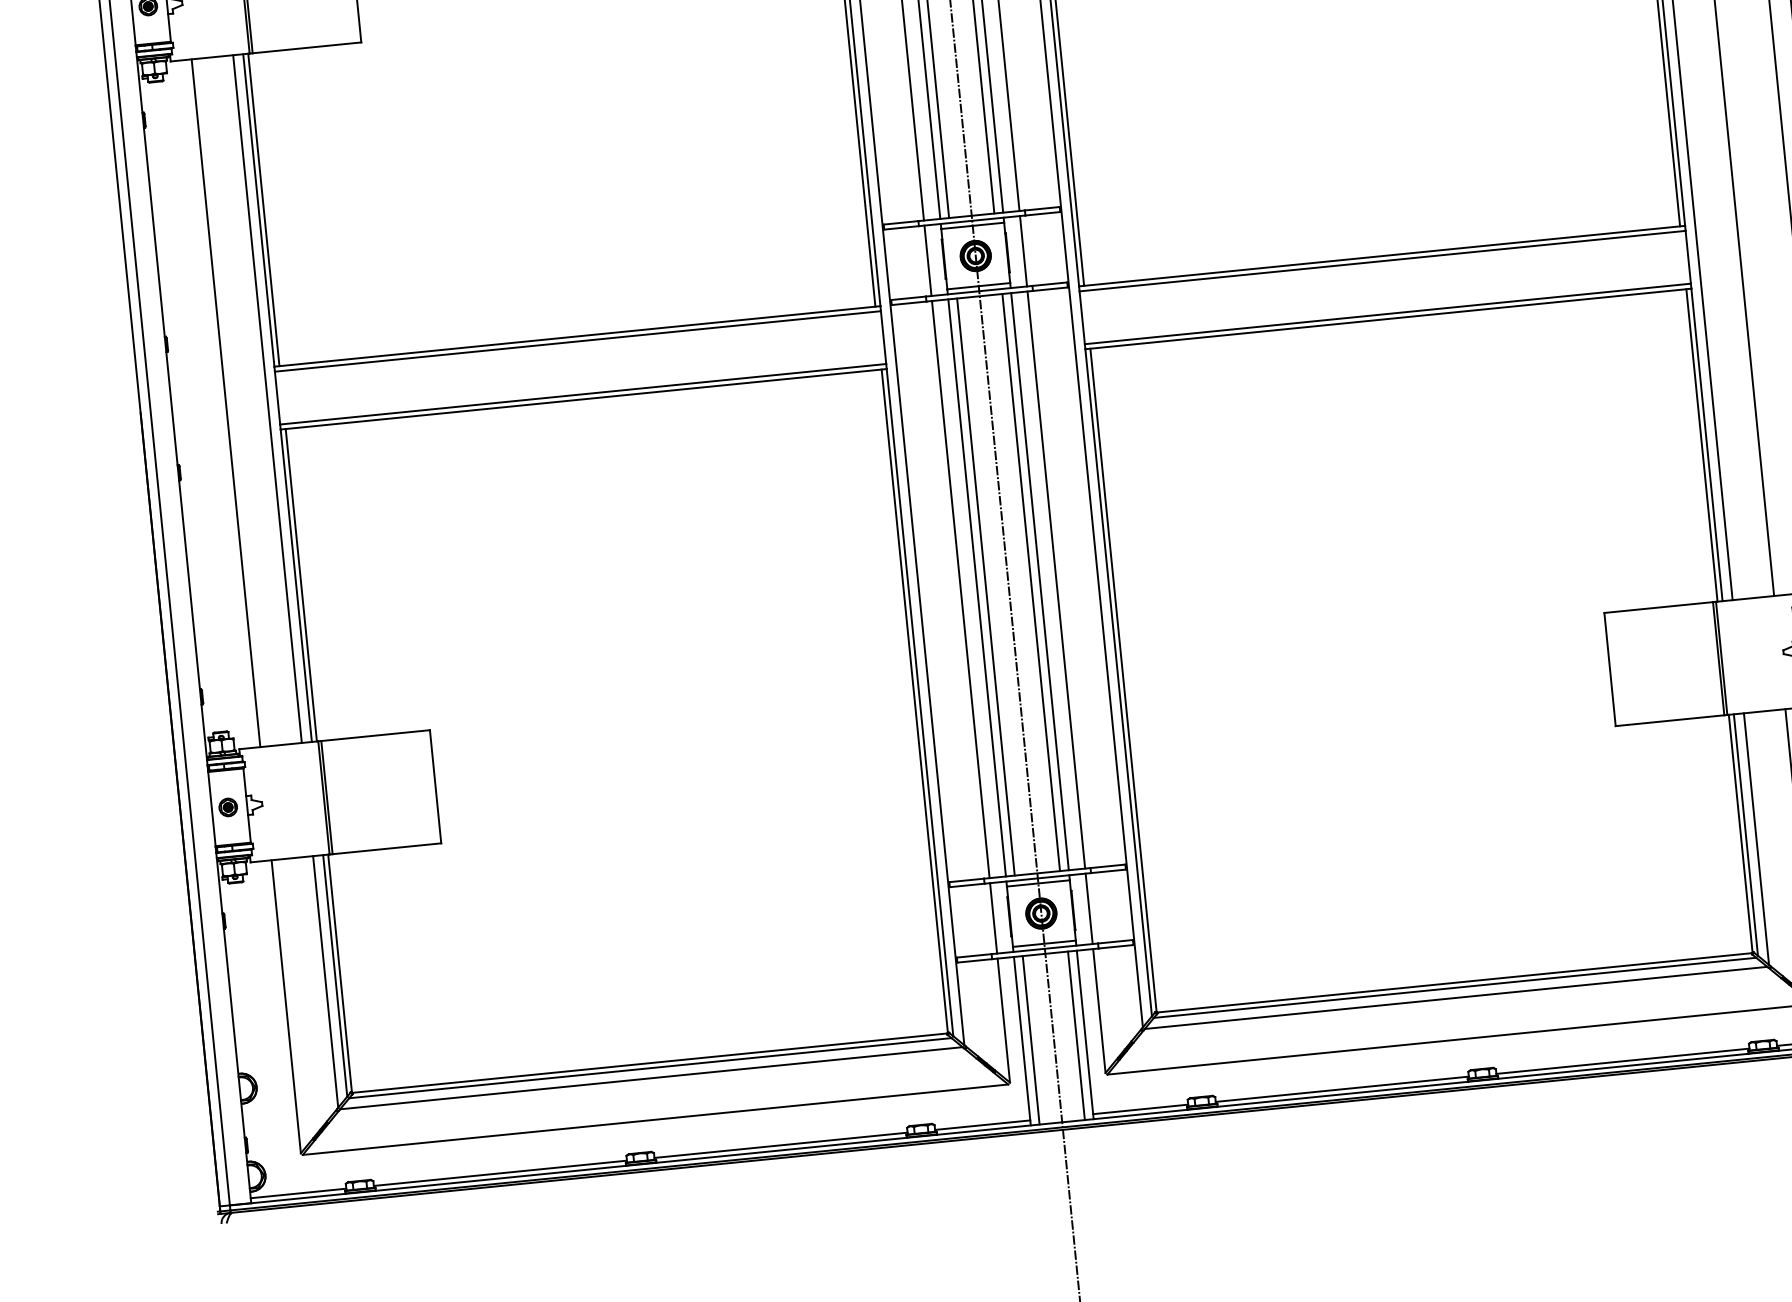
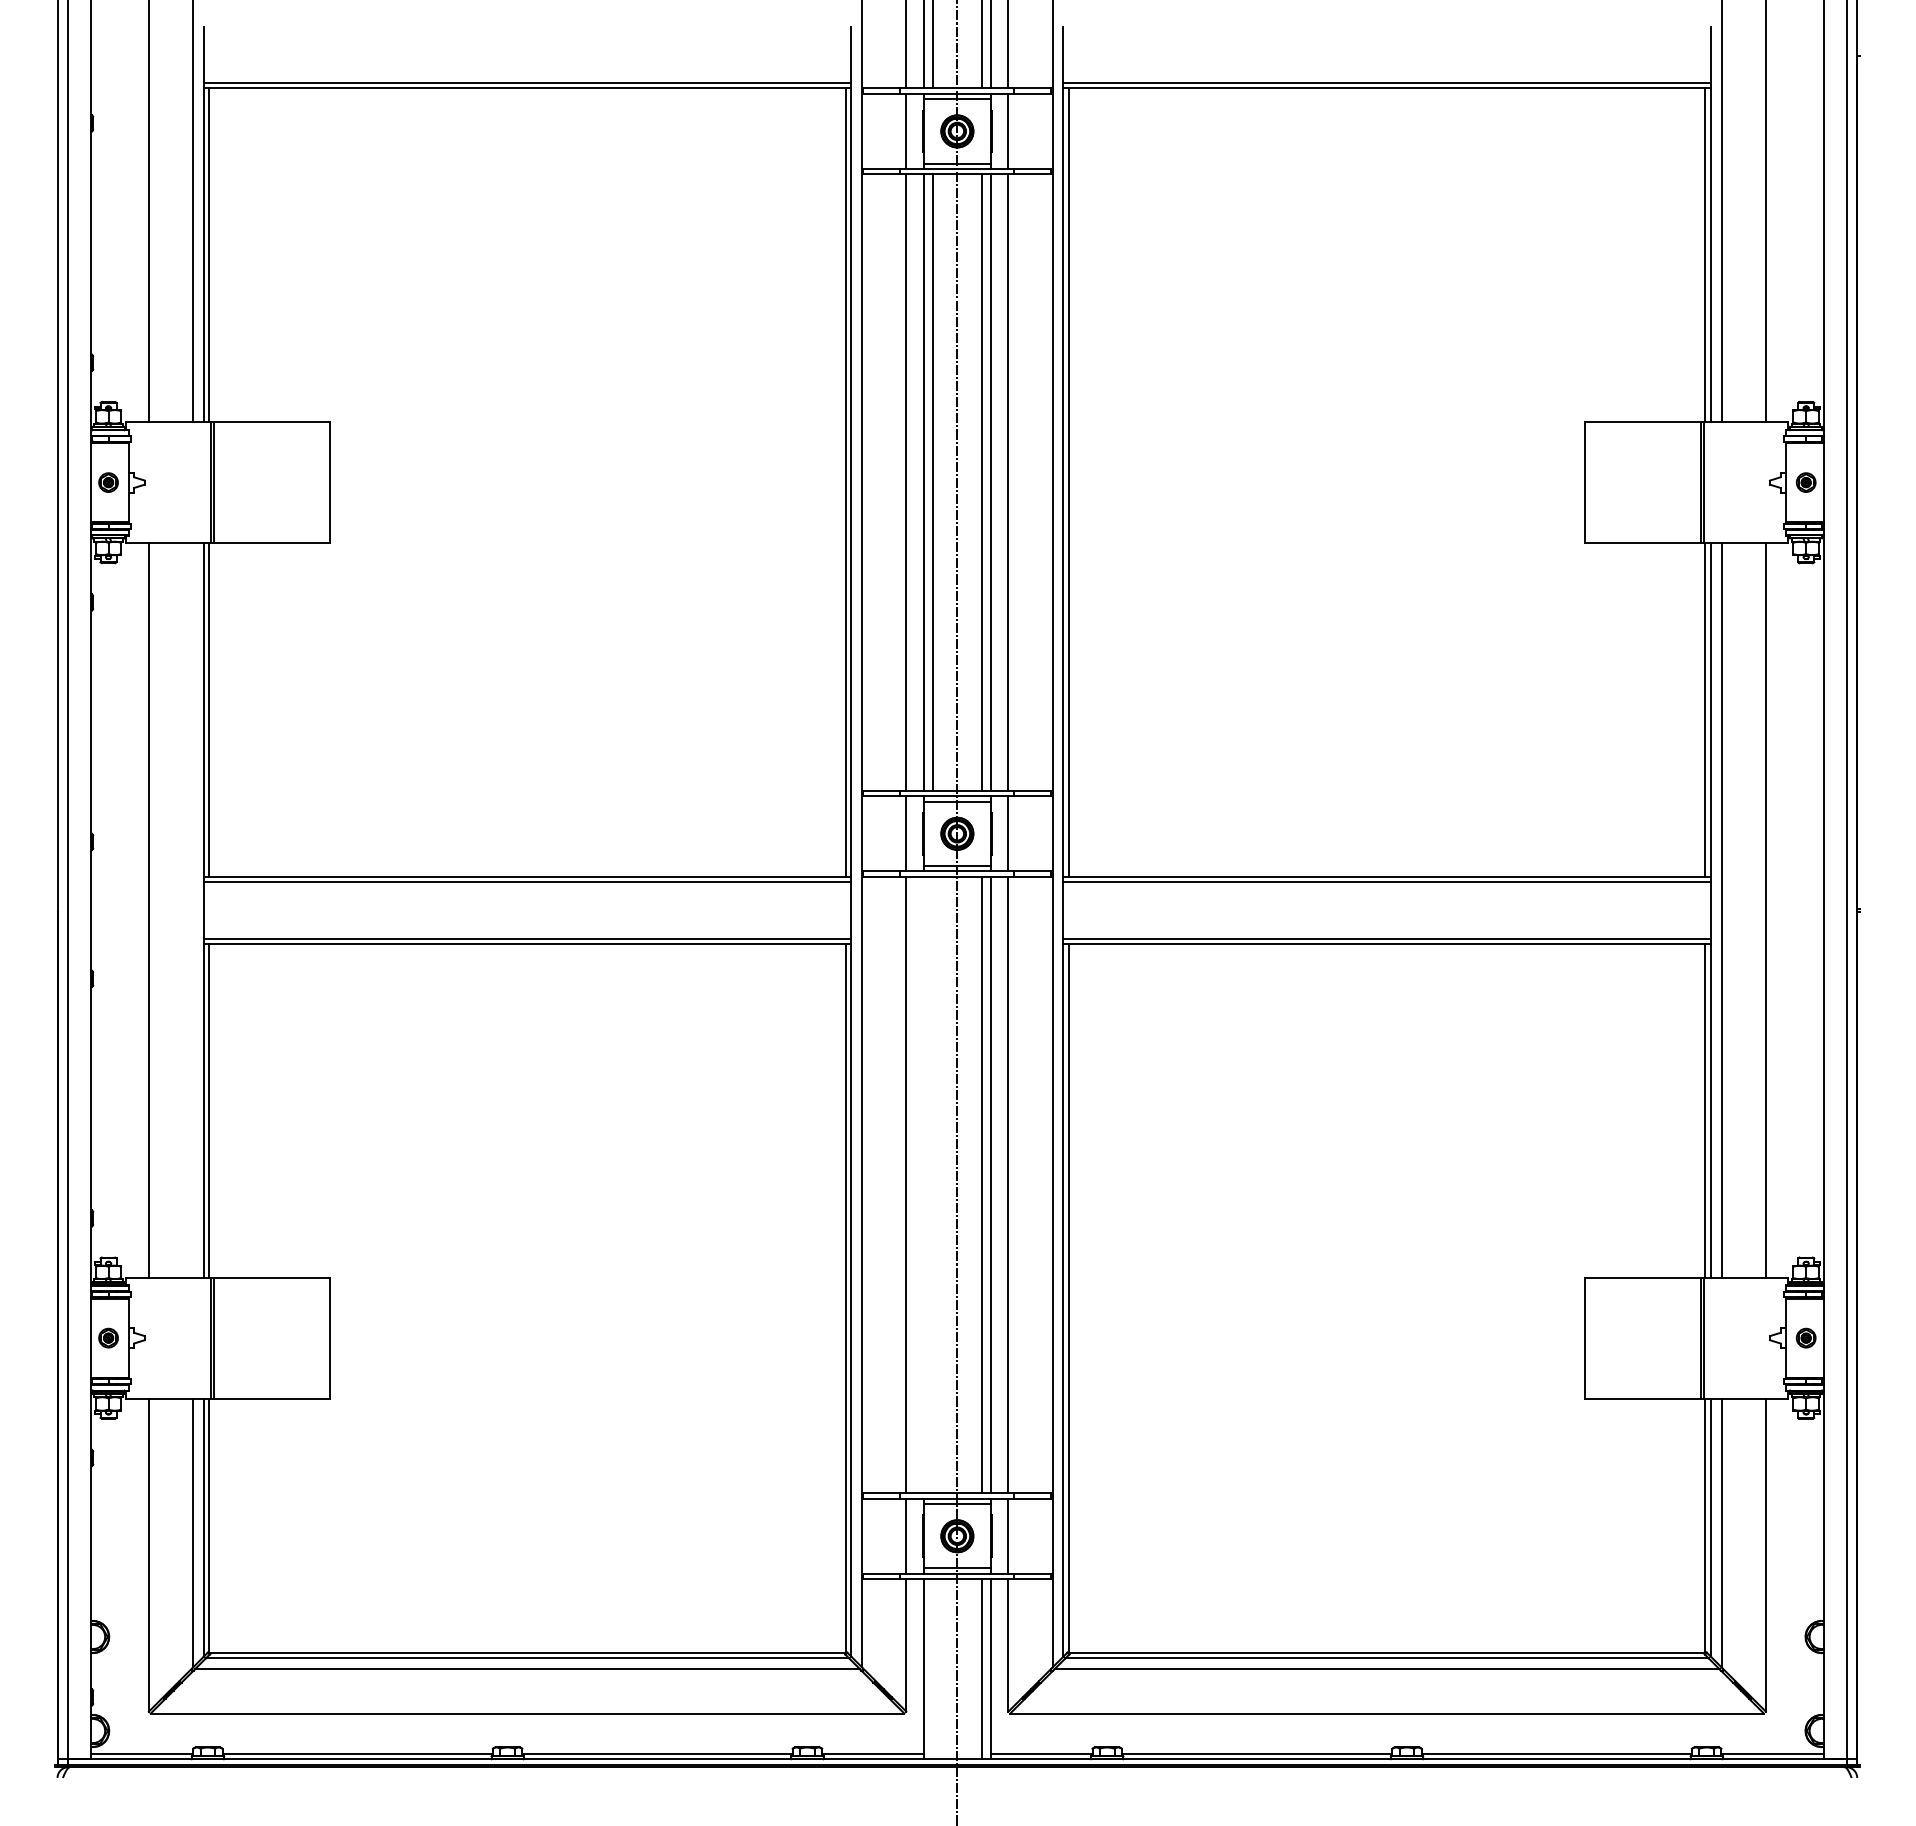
line: (267, 399) -> (193, 910), removed
line: (986, 586) -> (933, 1184), removed
line: (976, 587) -> (923, 1184), removed
line: (1031, 1040) -> (933, 1669), removed

